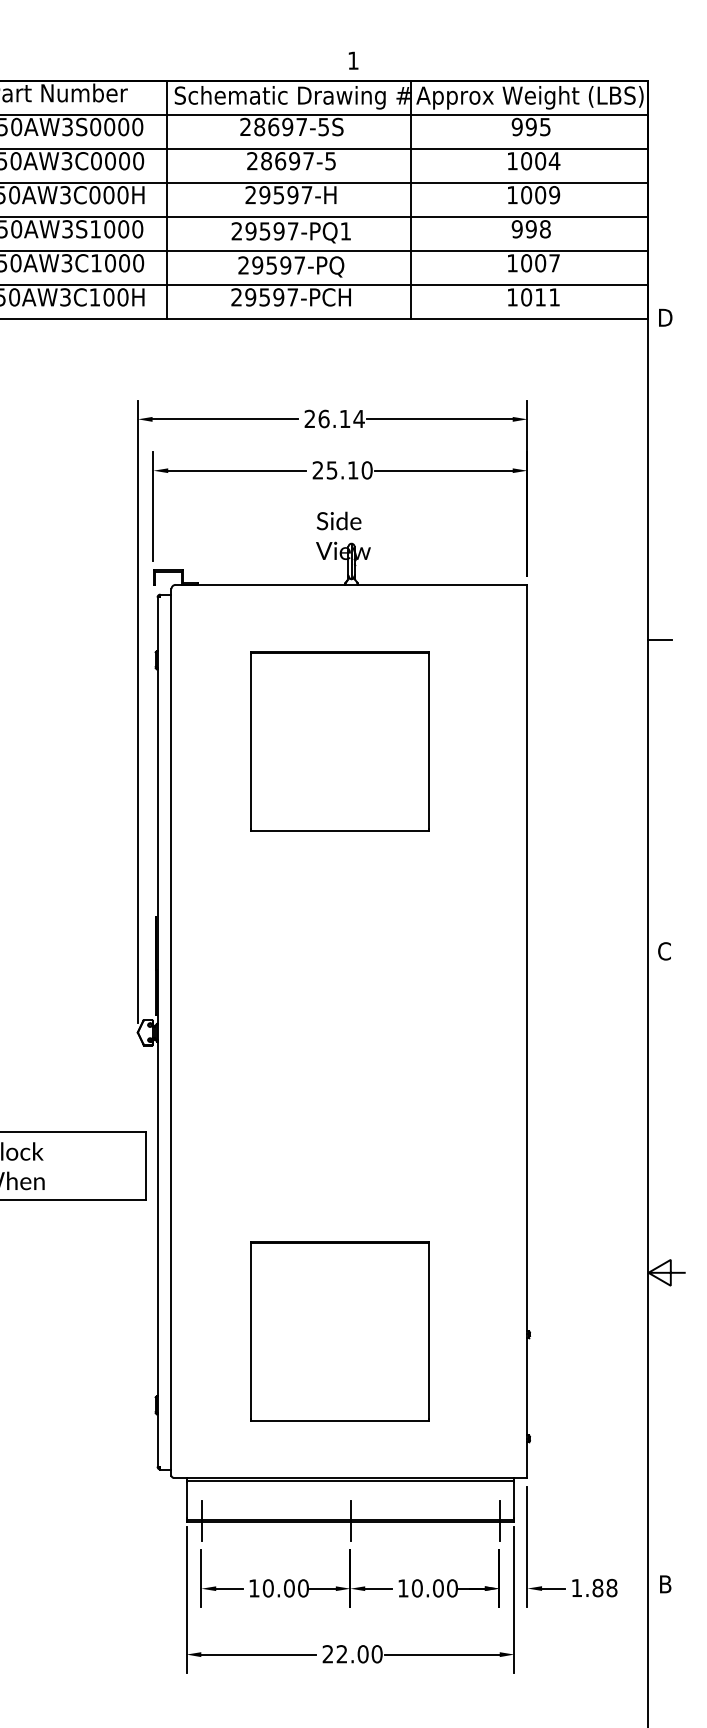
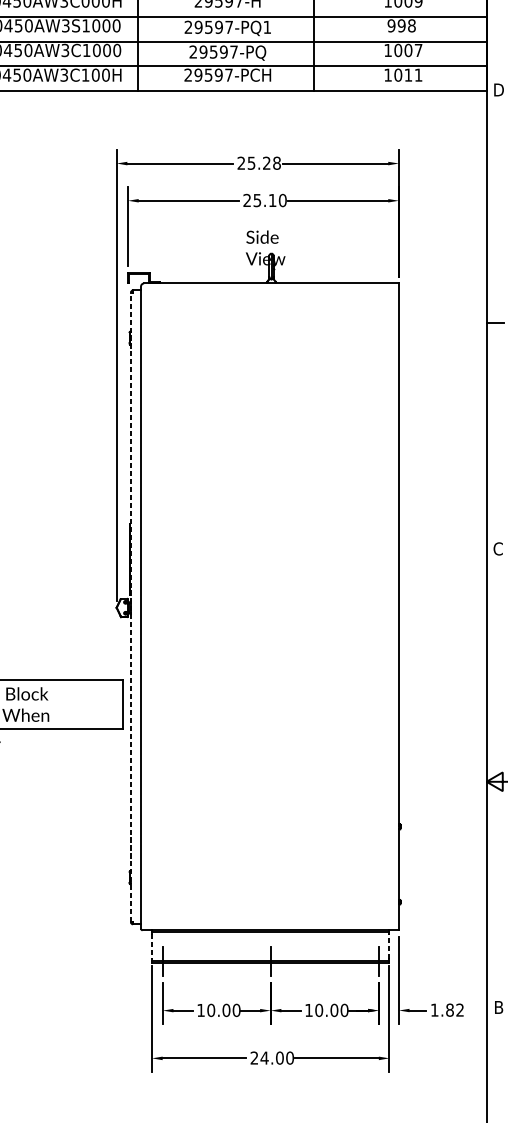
text: (341, 418) -> (264, 162), 26.14 -> 25.28
part: (339, 741) -> (262, 396), removed
line: (157, 1032) -> (130, 607), solid -> dashed
part: (339, 1331) -> (262, 824), removed
line: (186, 1500) -> (151, 946), solid -> dashed
line: (514, 1500) -> (389, 946), solid -> dashed
text: (611, 1588) -> (459, 1010), 1.88 -> 1.82
text: (341, 1654) -> (264, 1058), 22.00 -> 24.00

